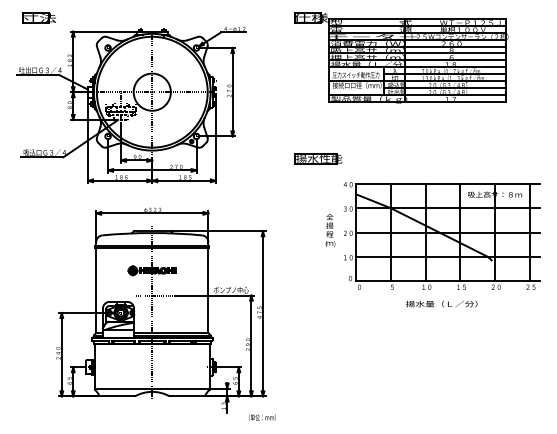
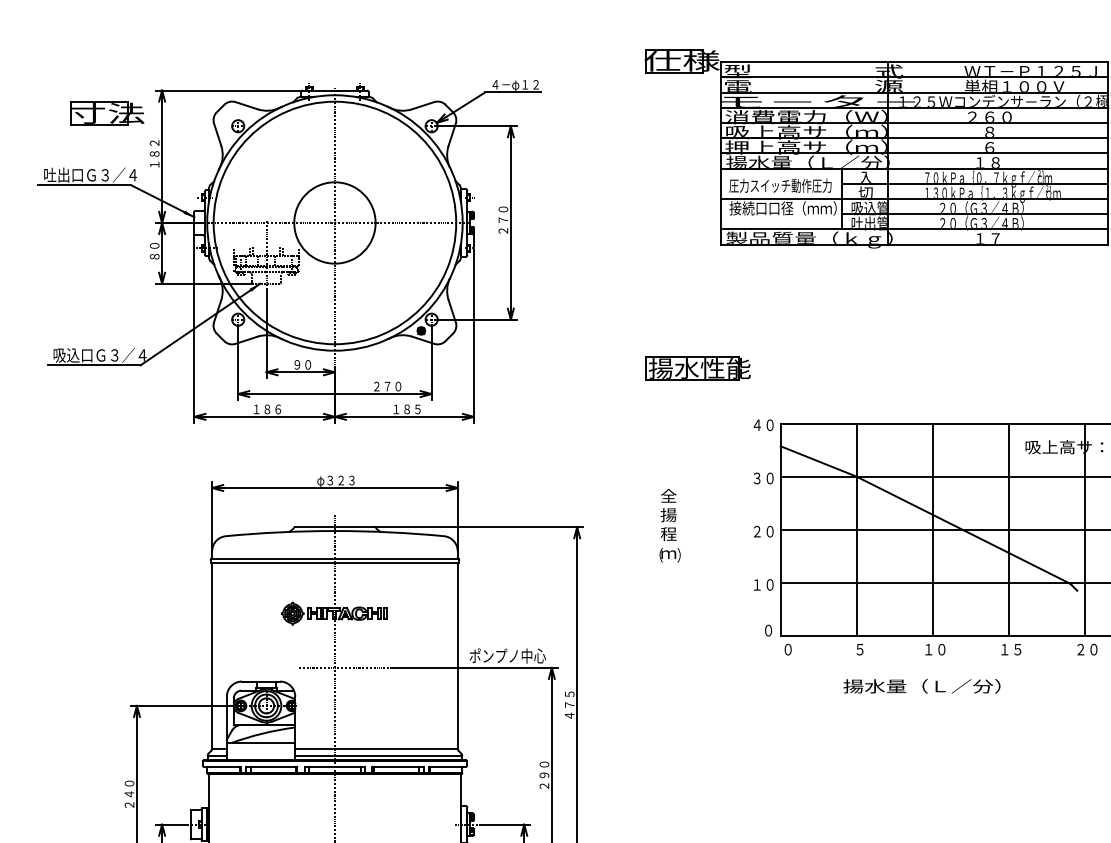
part: (38, 17) -> (105, 112), moved
text: (330, 230) -> (670, 525), moved
text: (441, 303) -> (921, 685), moved

